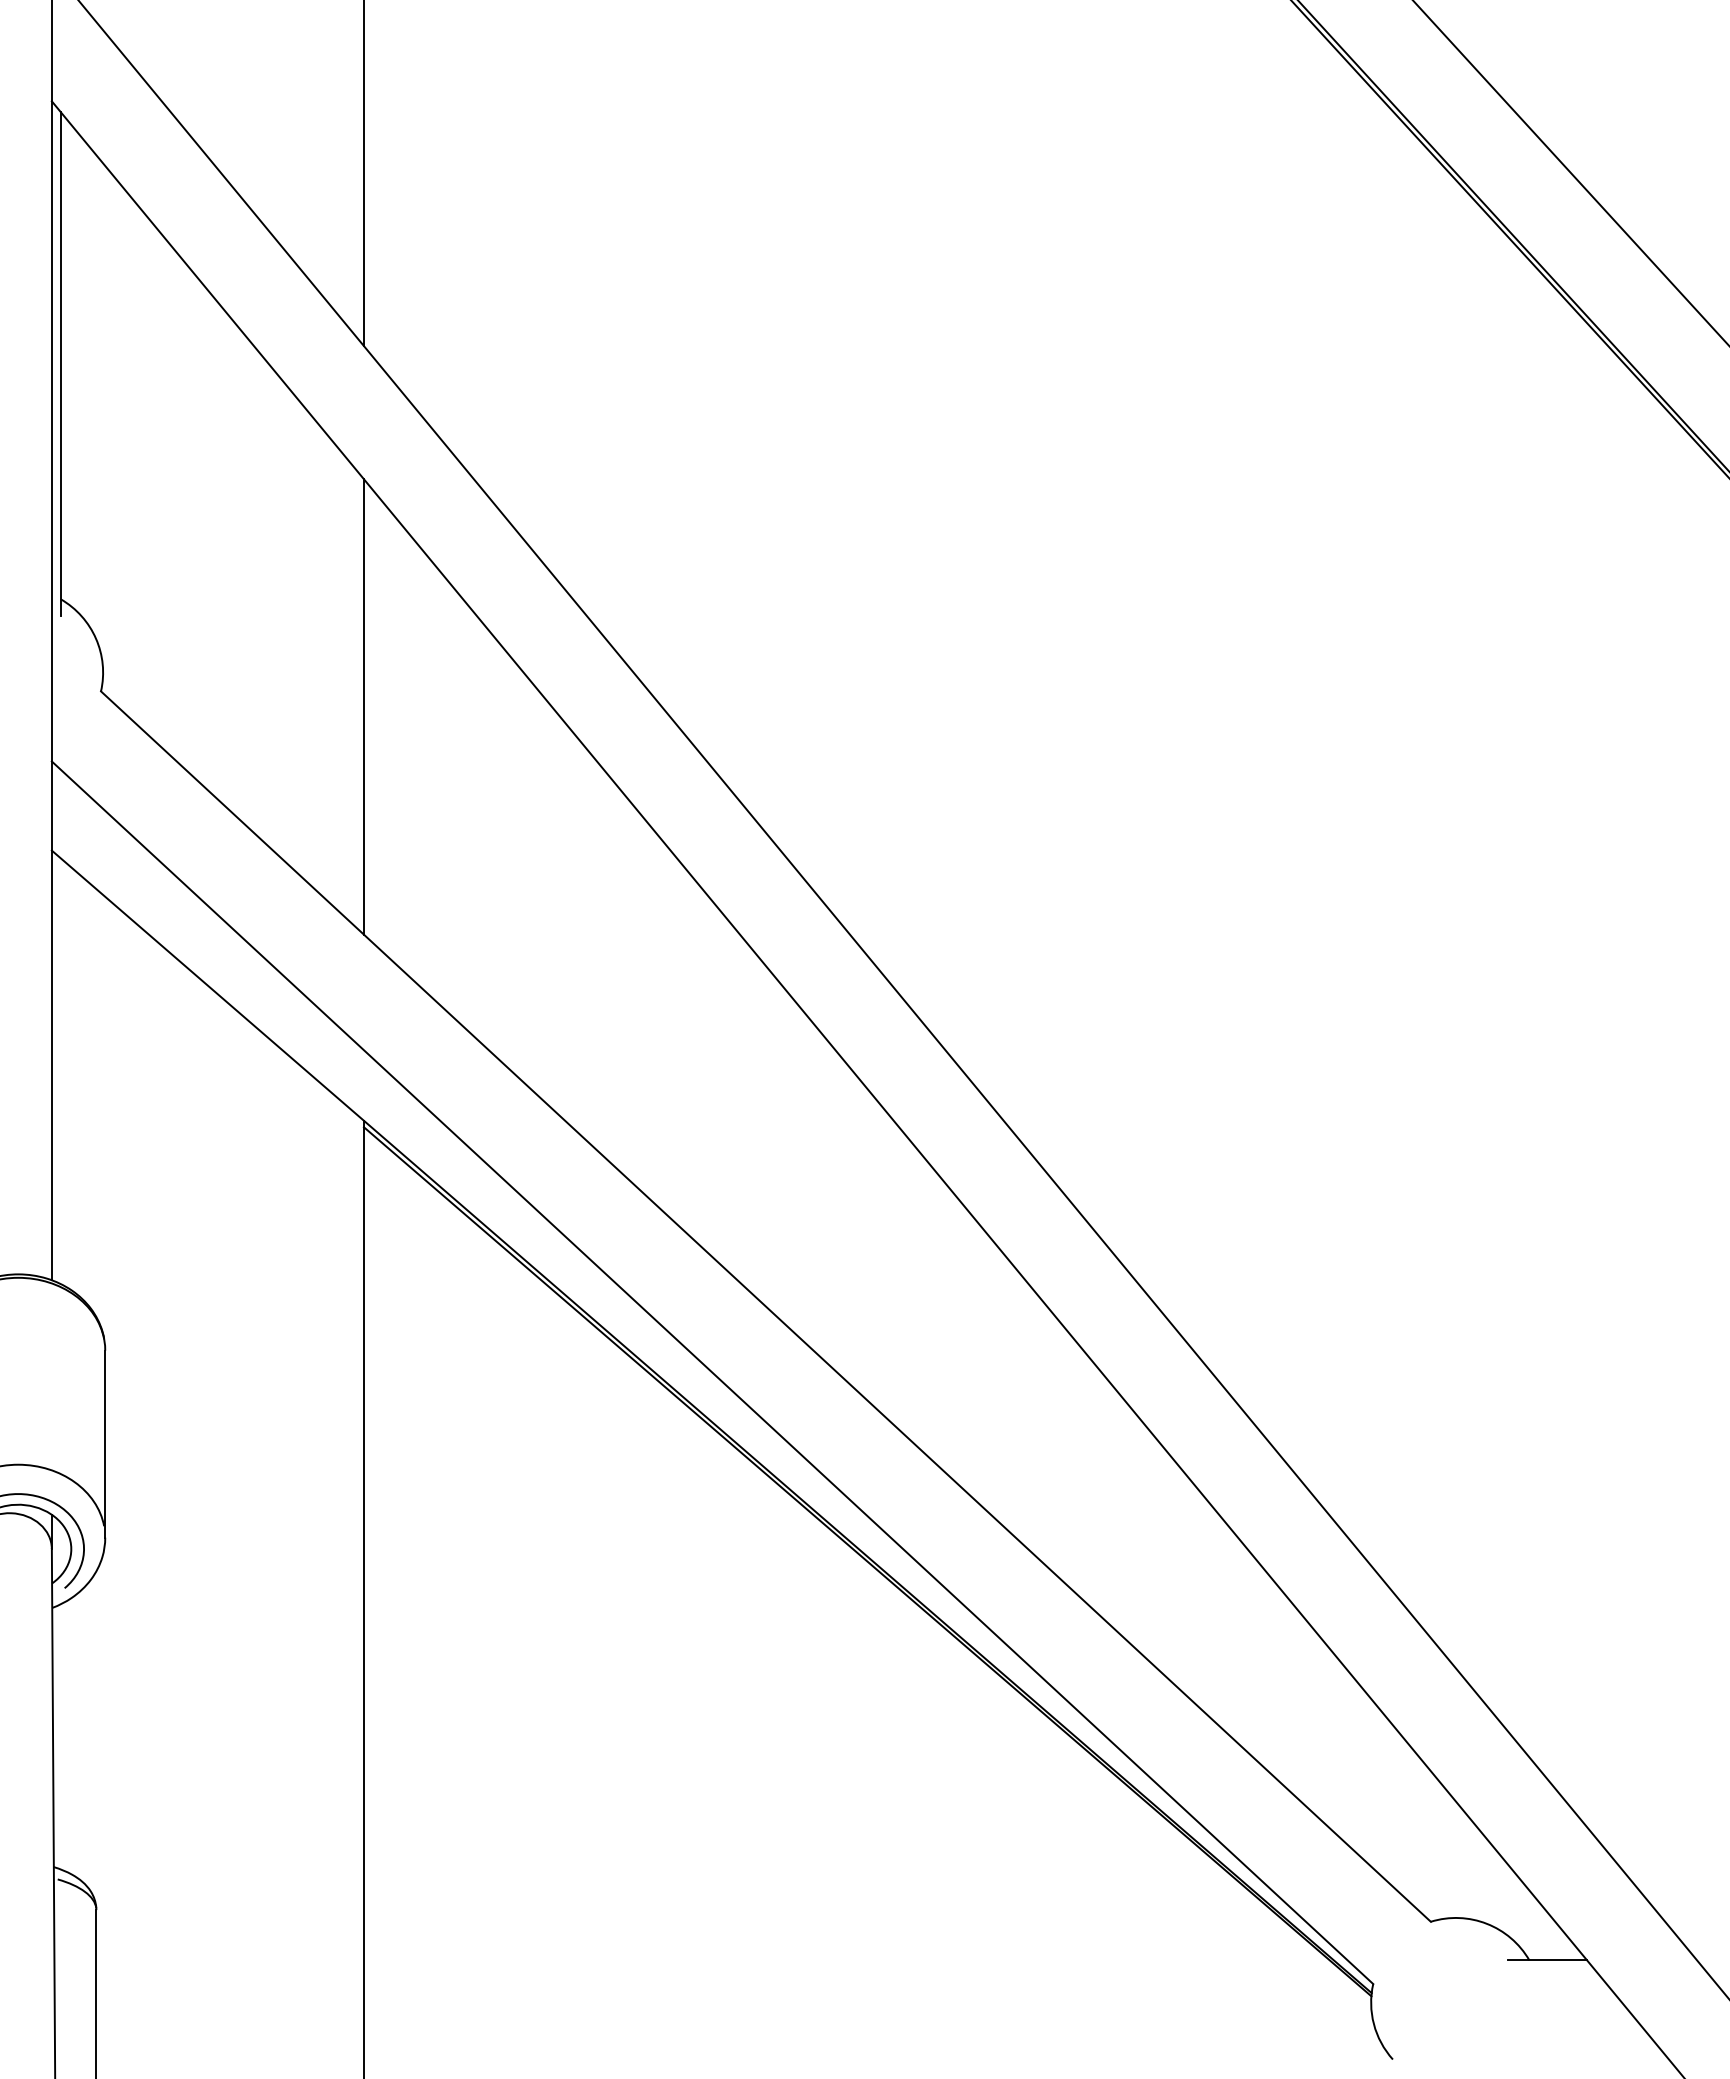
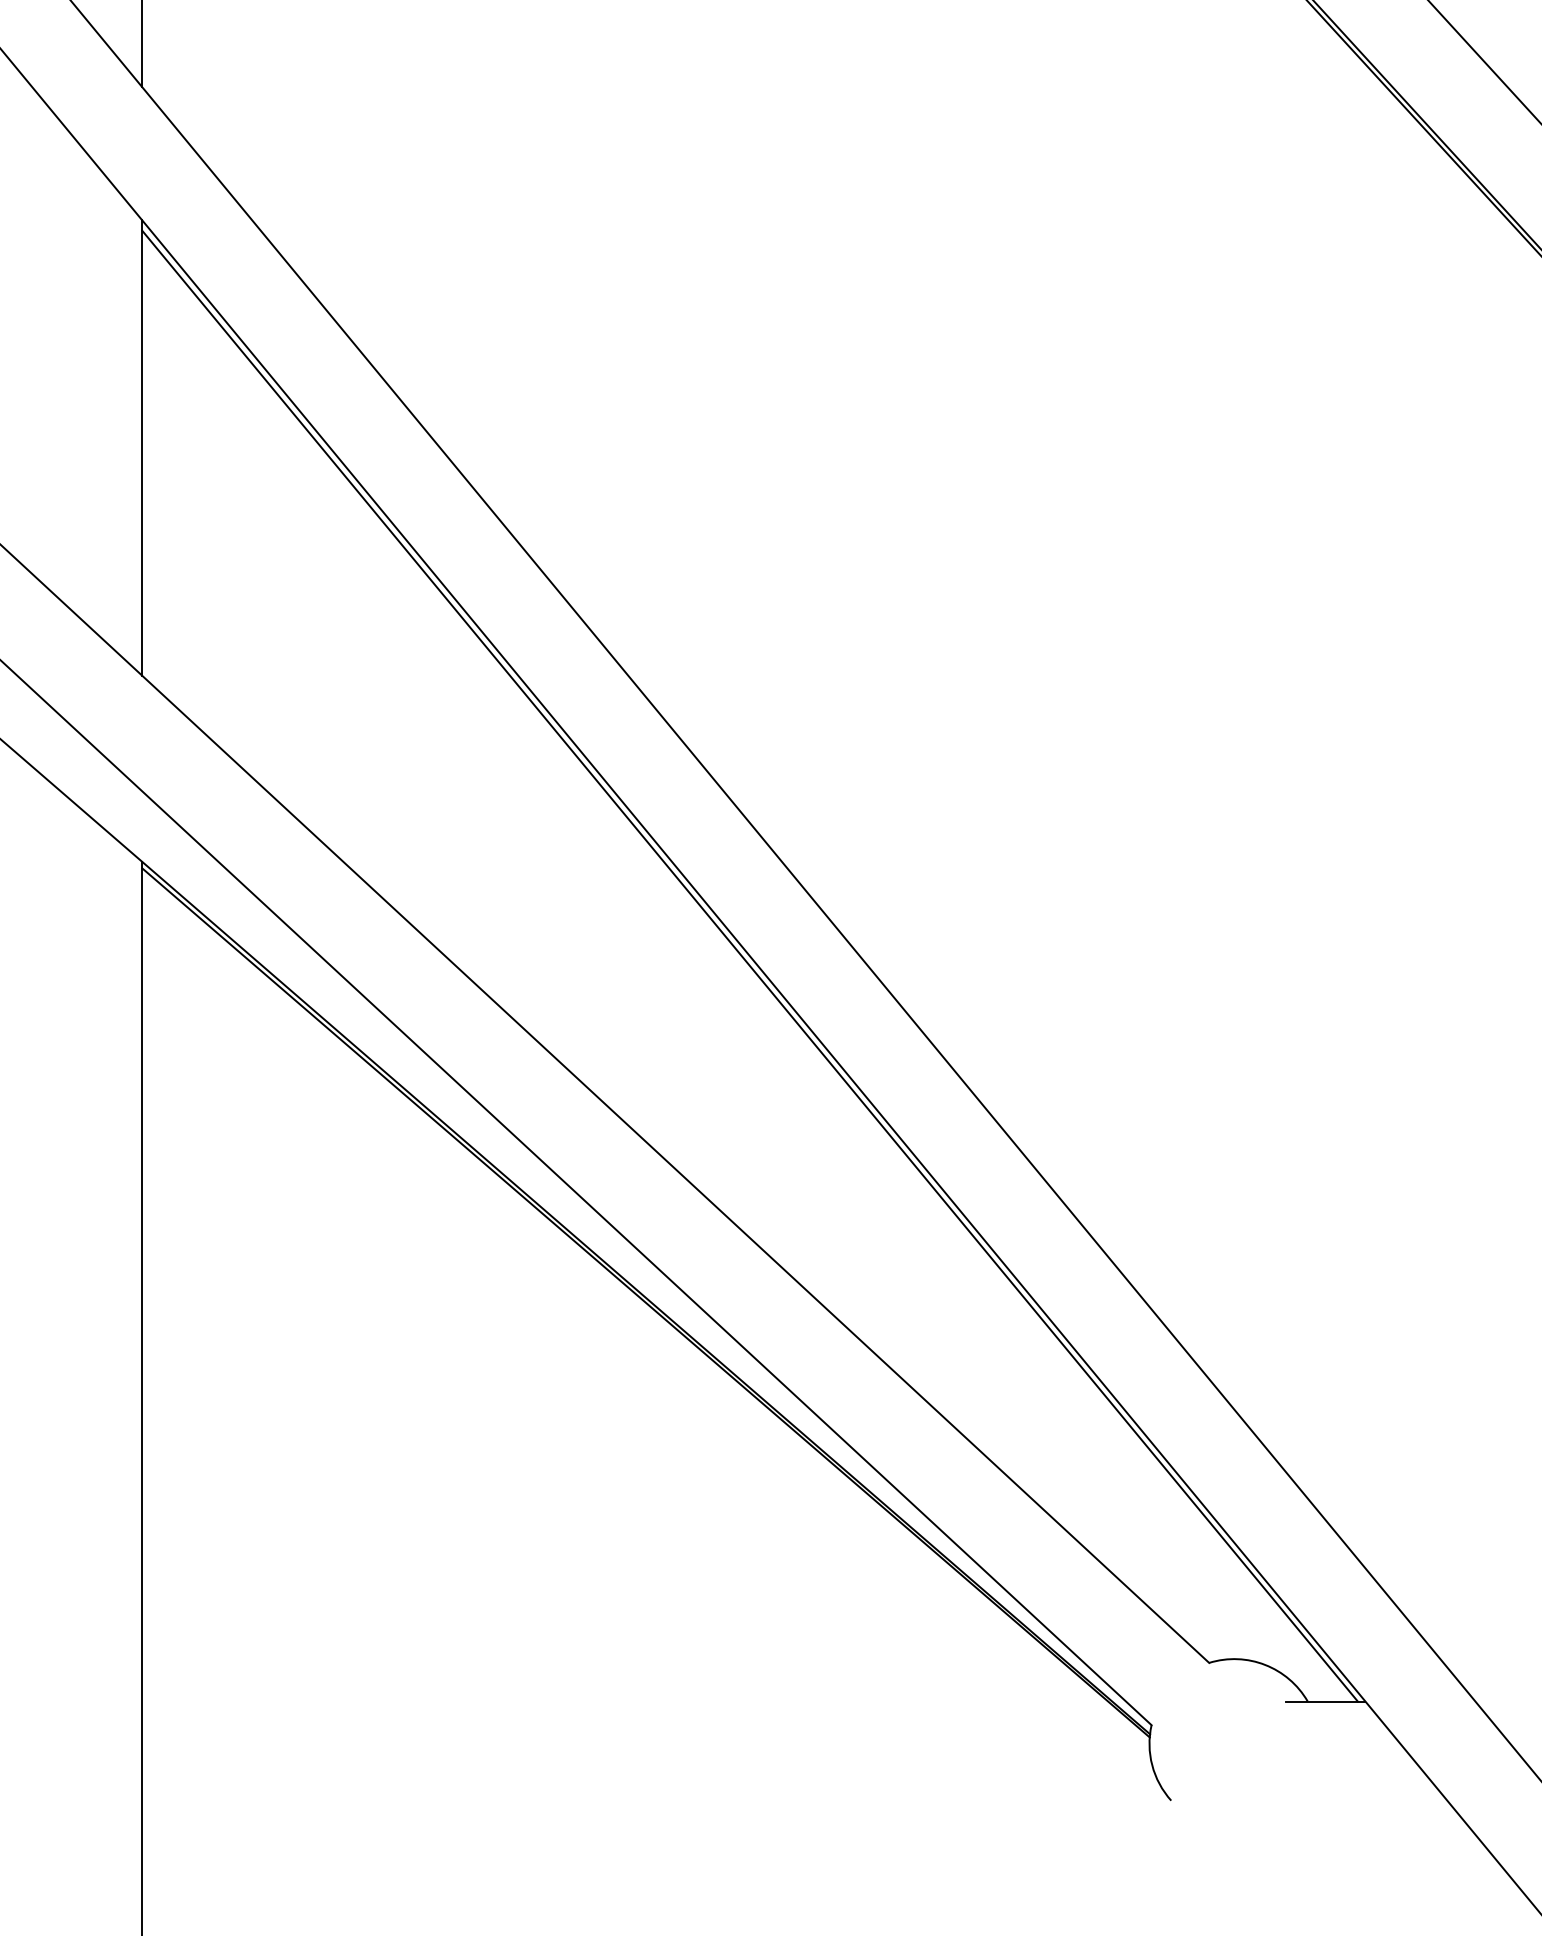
line: (971, 1224) -> (749, 965), added

